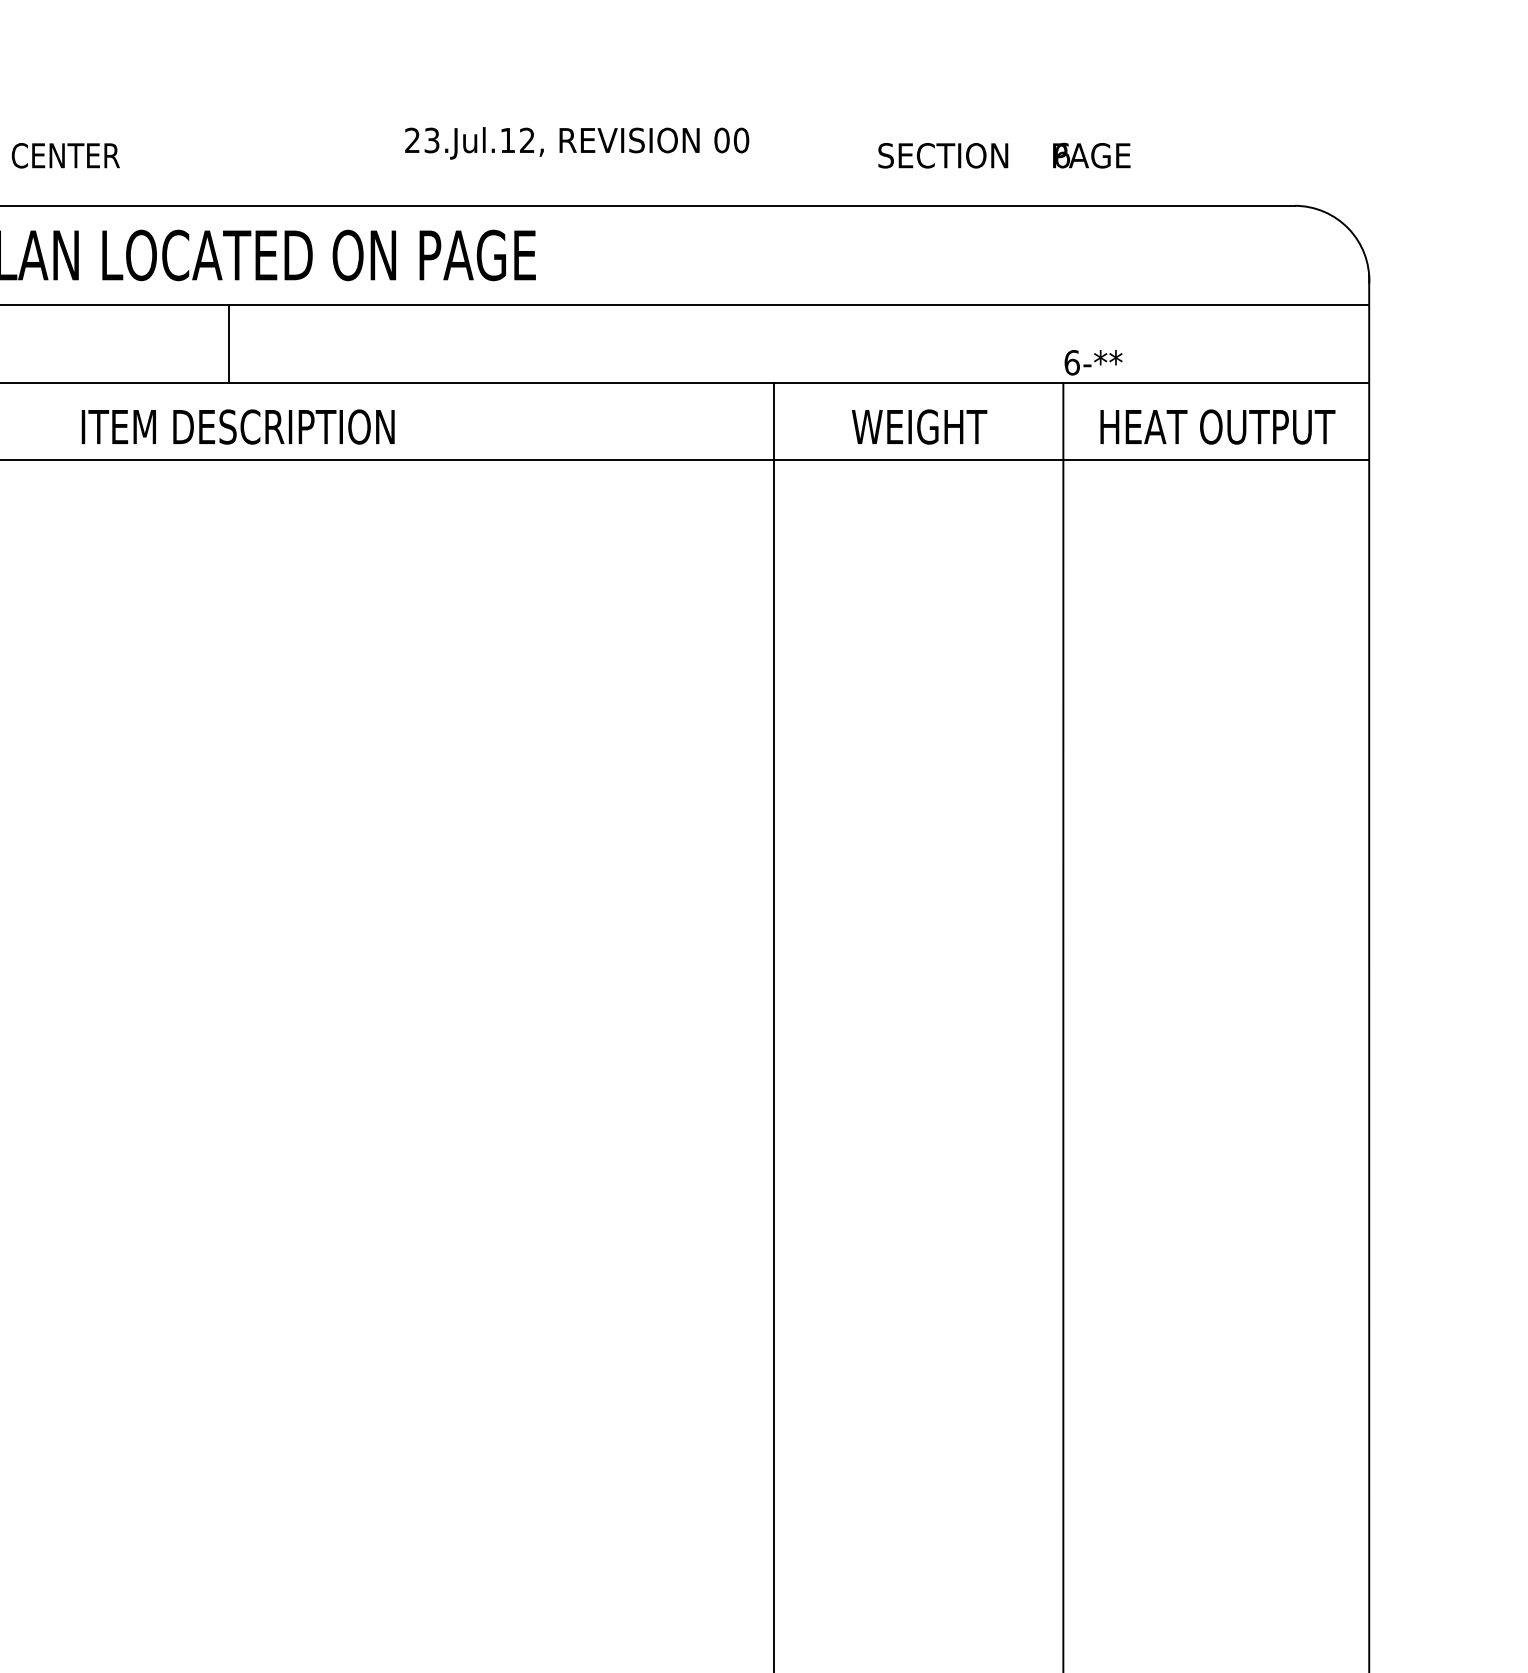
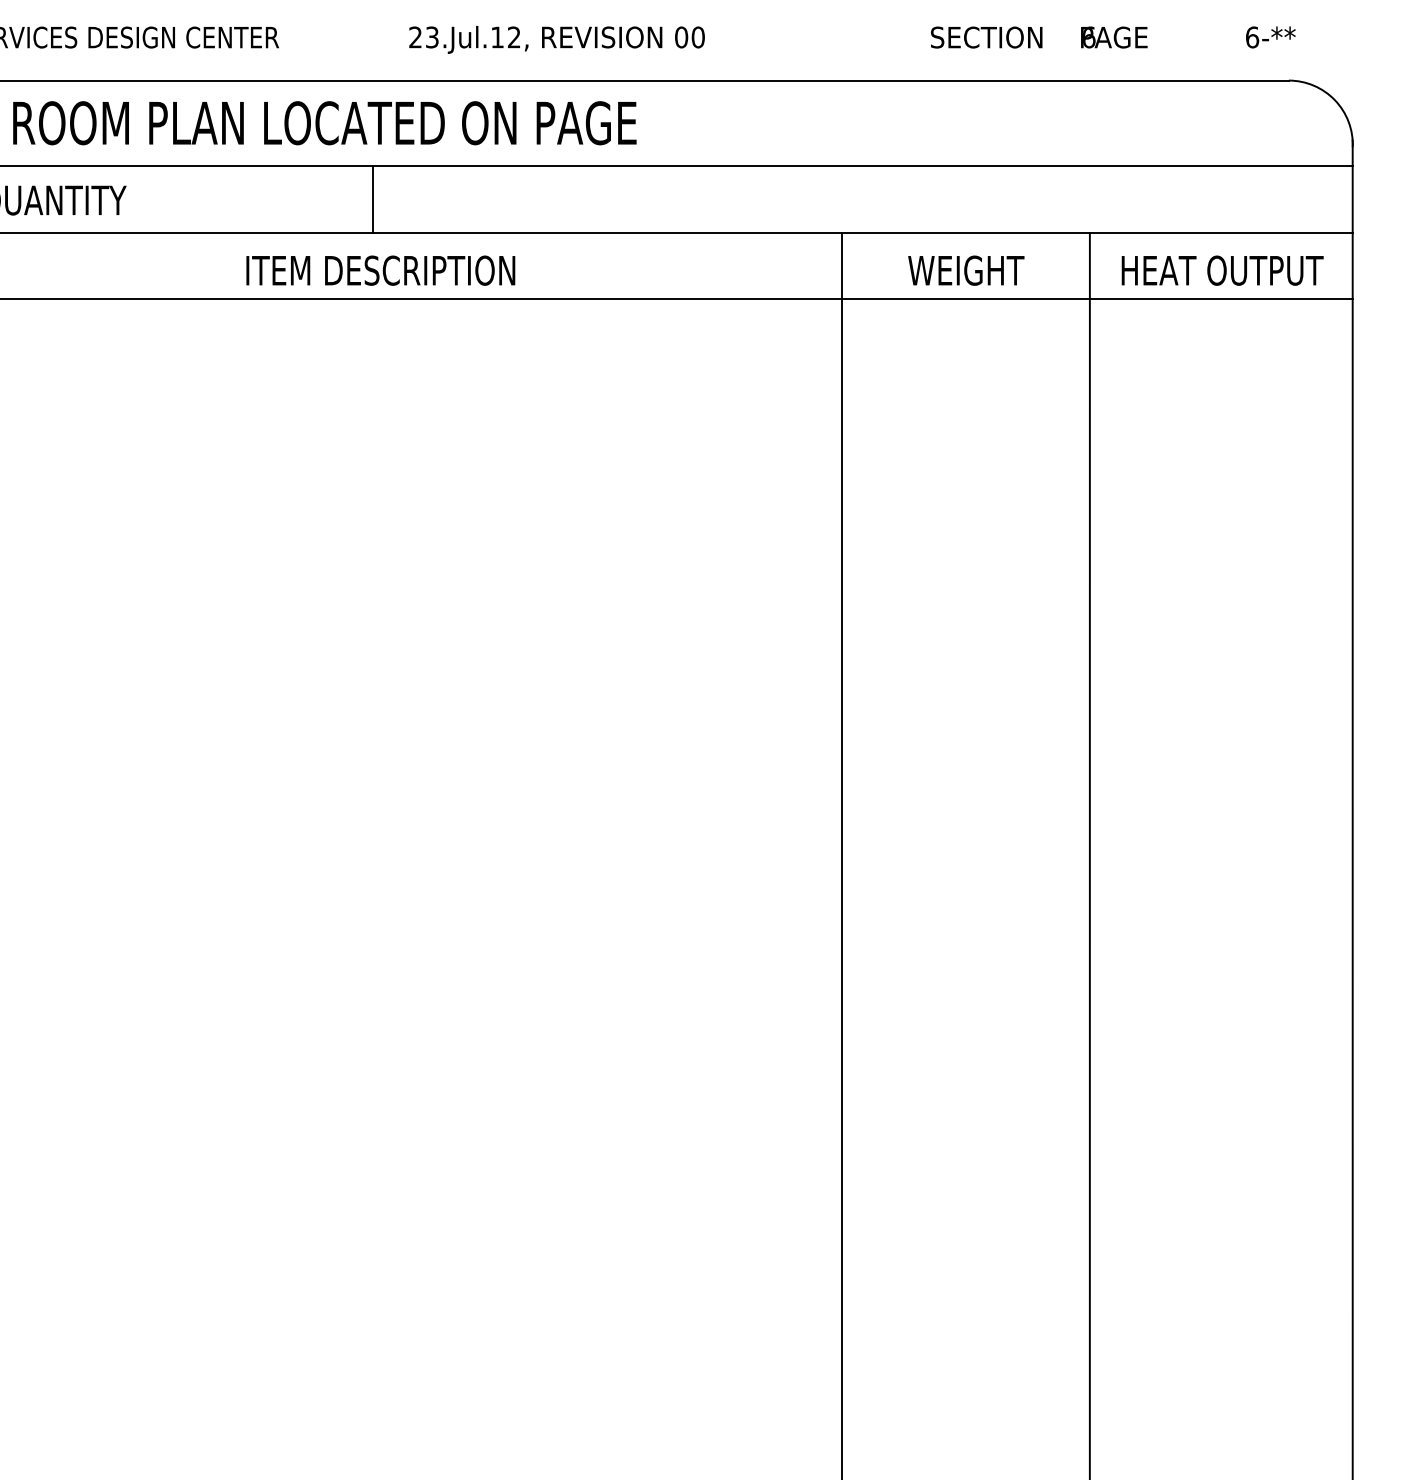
text: (576, 142) -> (556, 39), moved
text: (1093, 362) -> (1270, 37), moved

